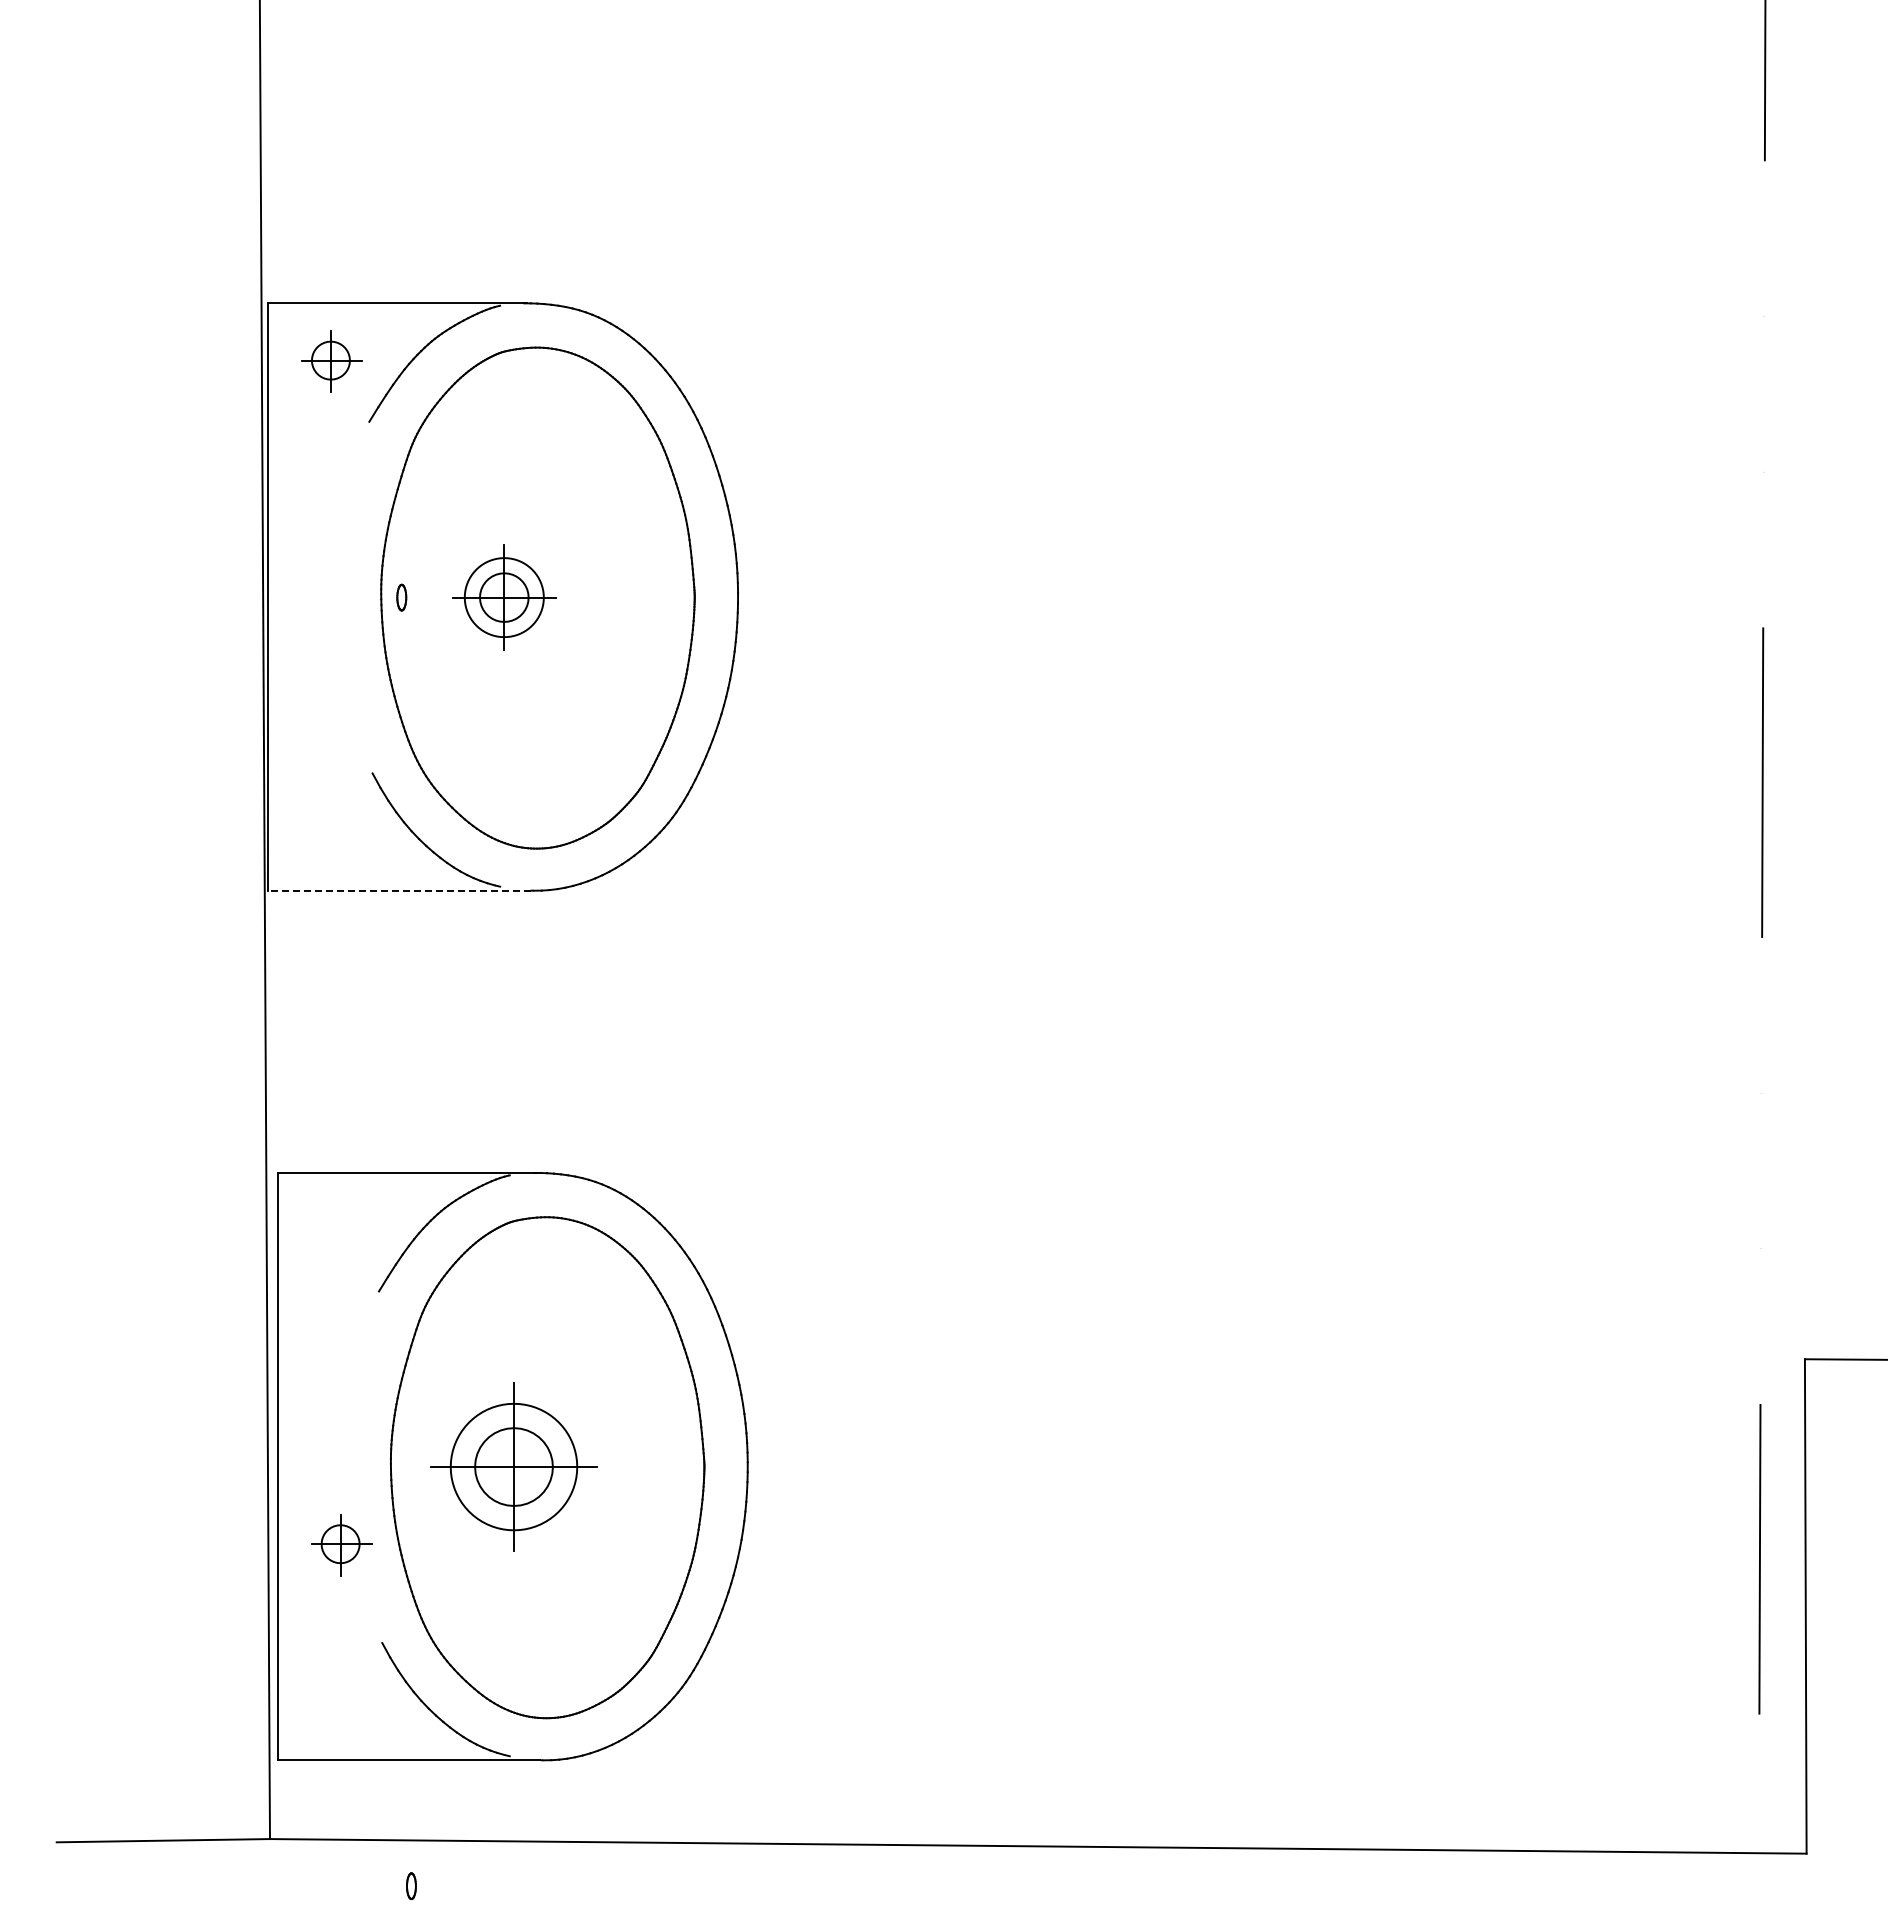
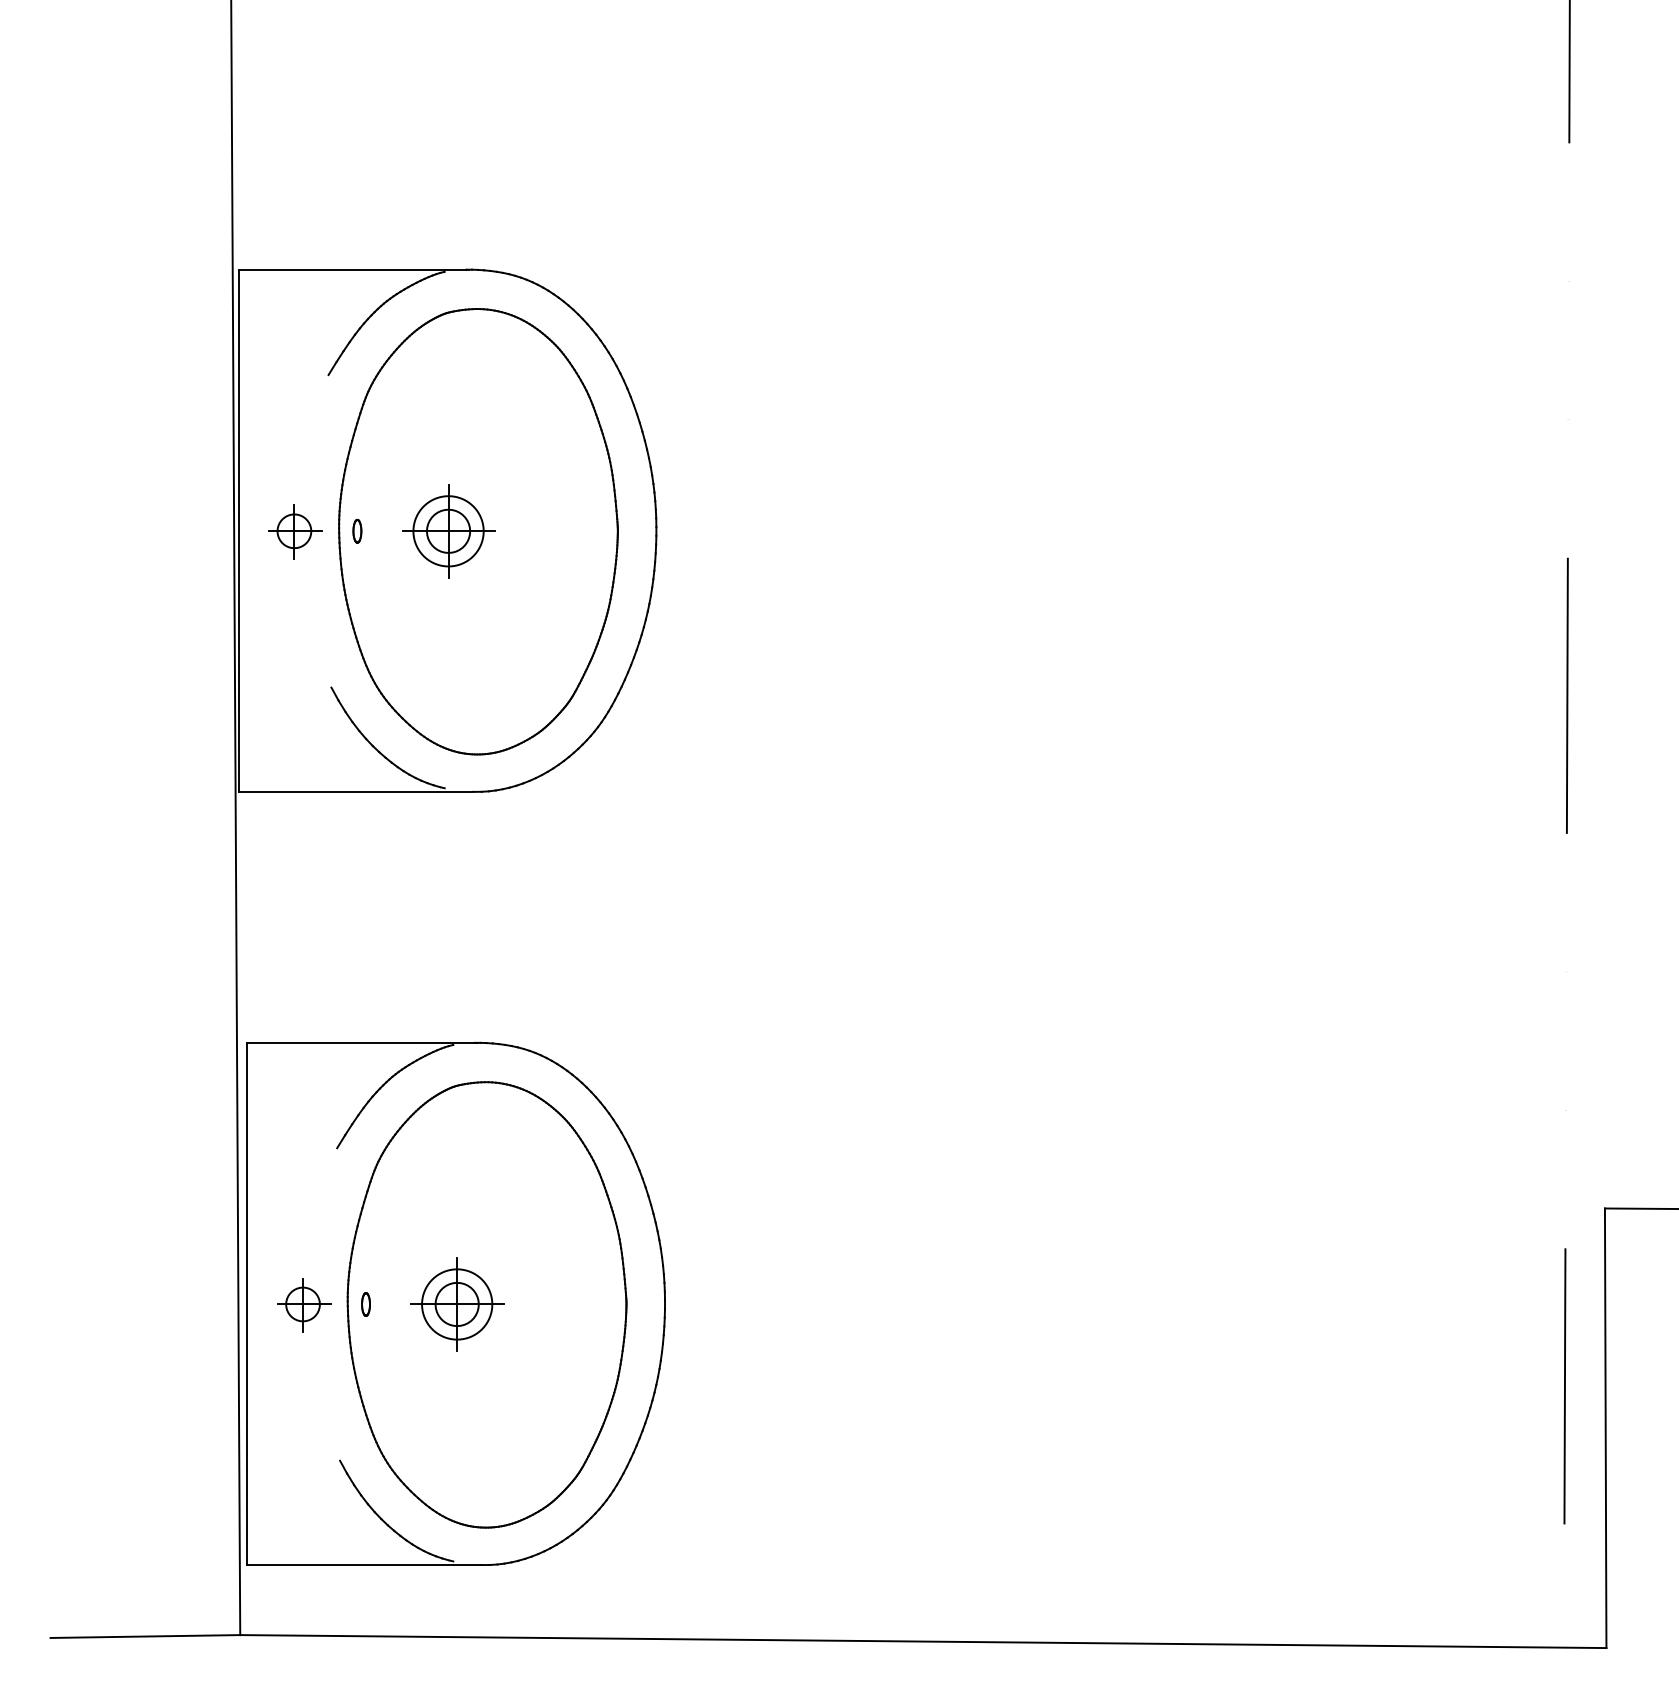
part: (331, 361) -> (294, 532), moved
line: (398, 890) -> (354, 791), dashed -> solid
part: (513, 1467) -> (456, 1304), size x0.62
part: (341, 1545) -> (303, 1305), moved
part: (411, 1885) -> (366, 1303), moved

